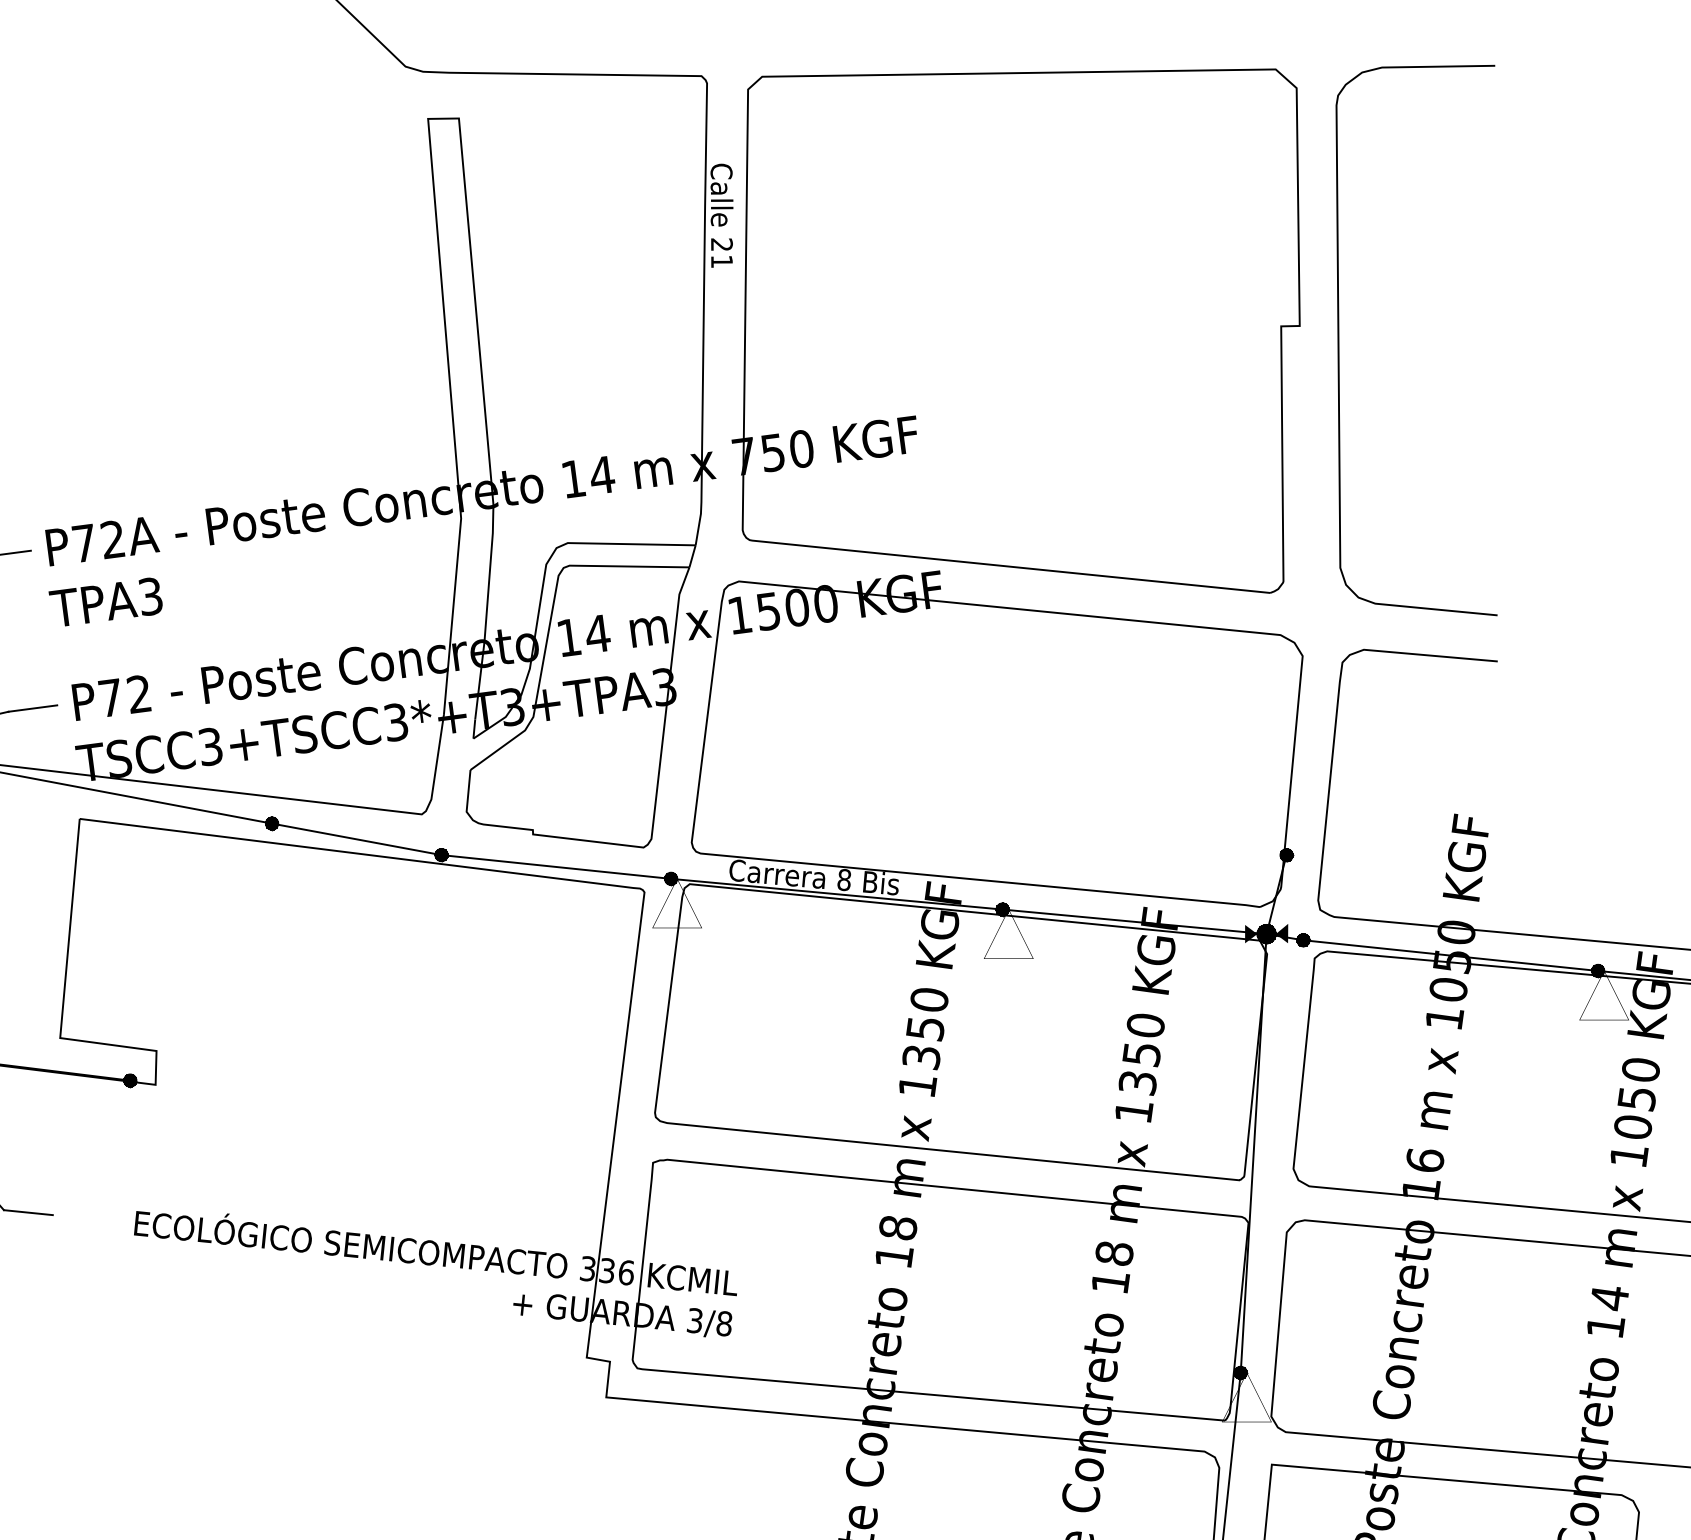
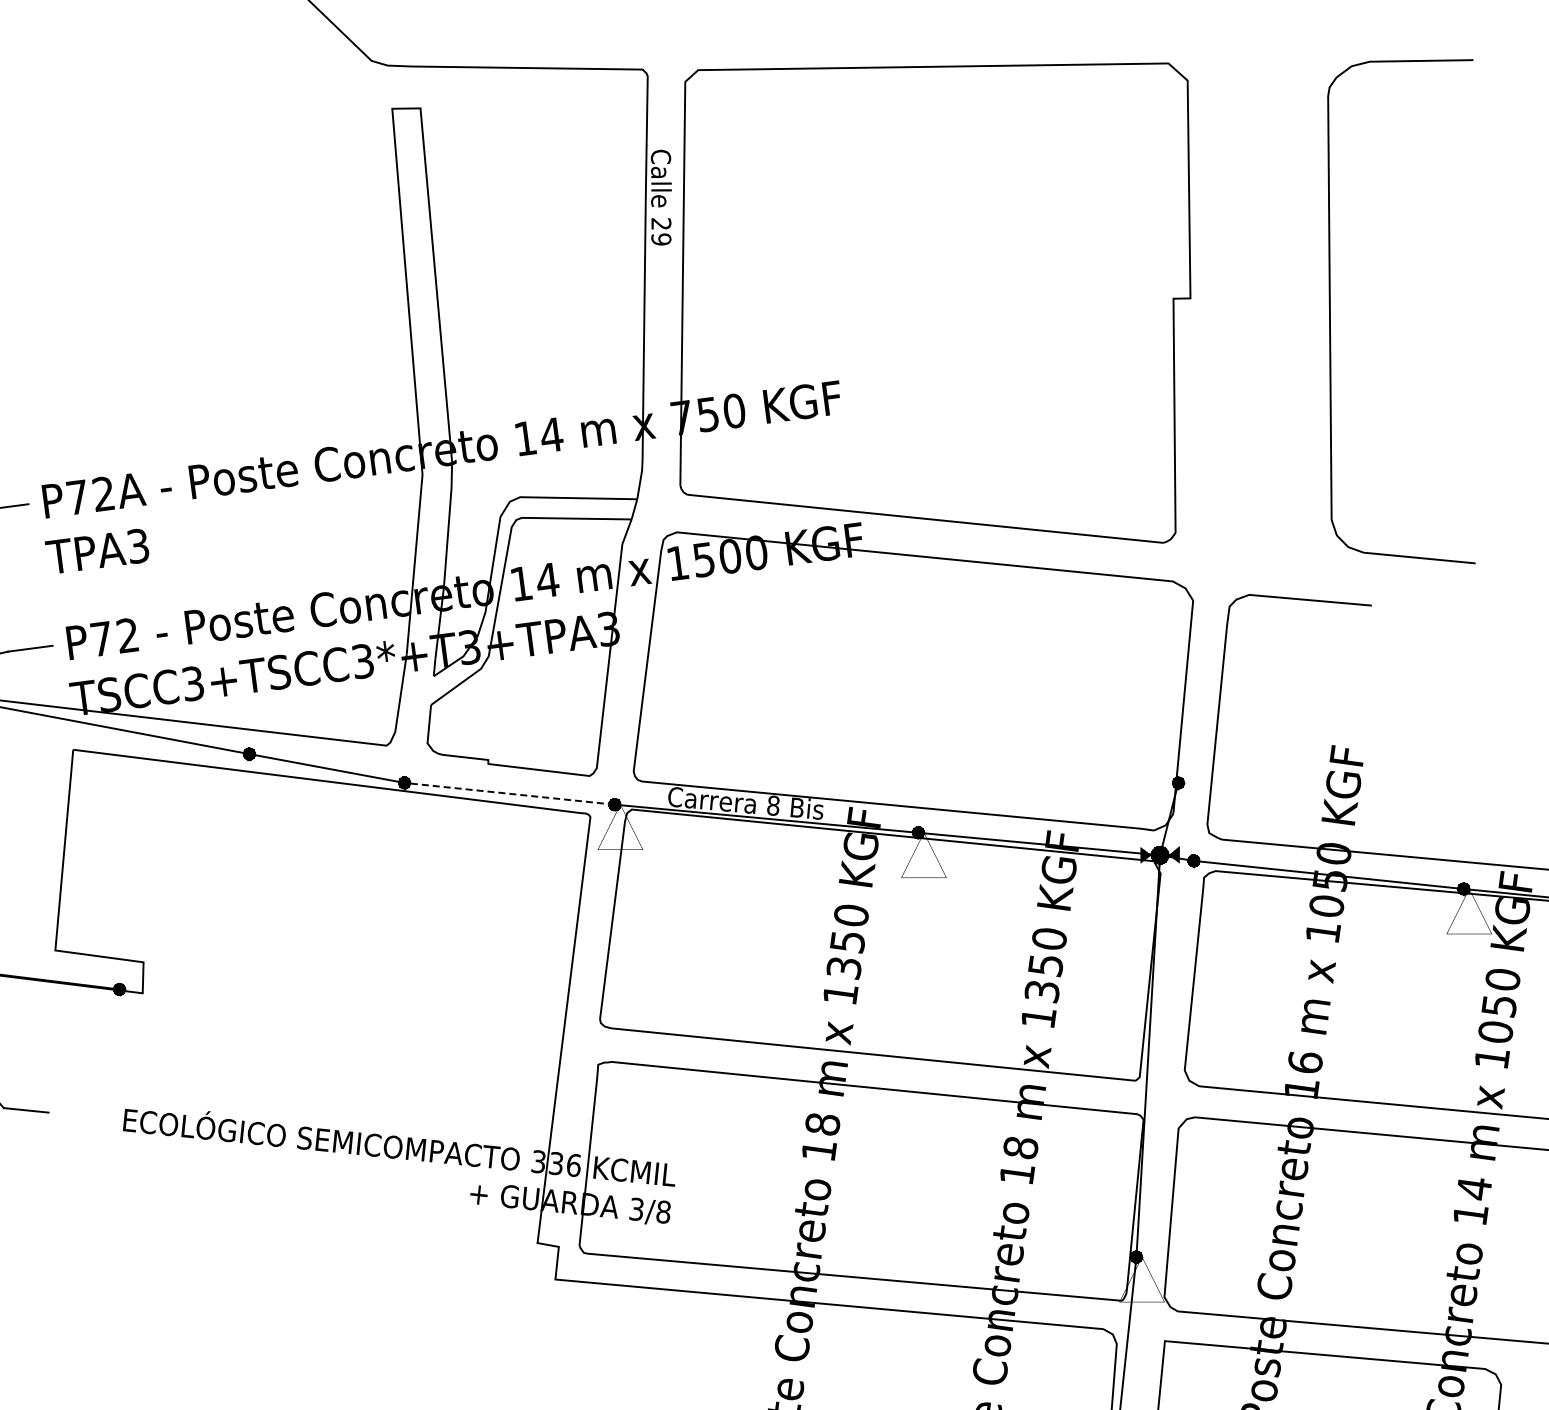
text: (722, 261) -> (661, 239), 21 -> 29
curve: (1339, 340) -> (1330, 311), moved
line: (556, 866) -> (509, 793), solid -> dashed

